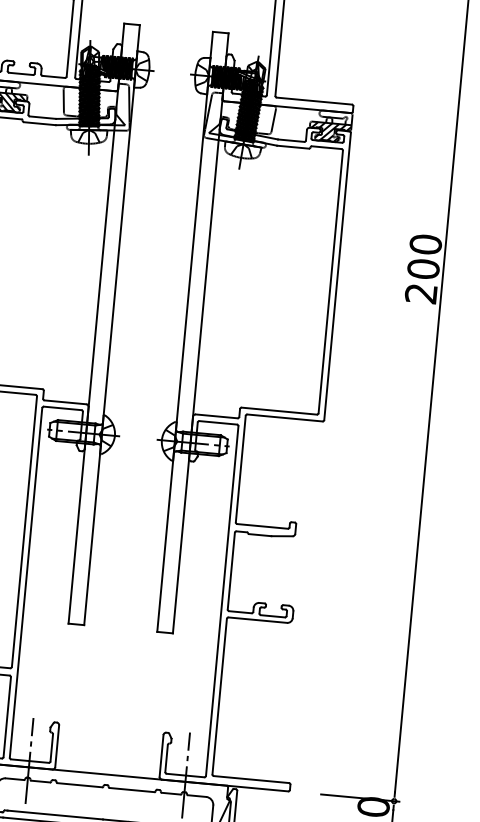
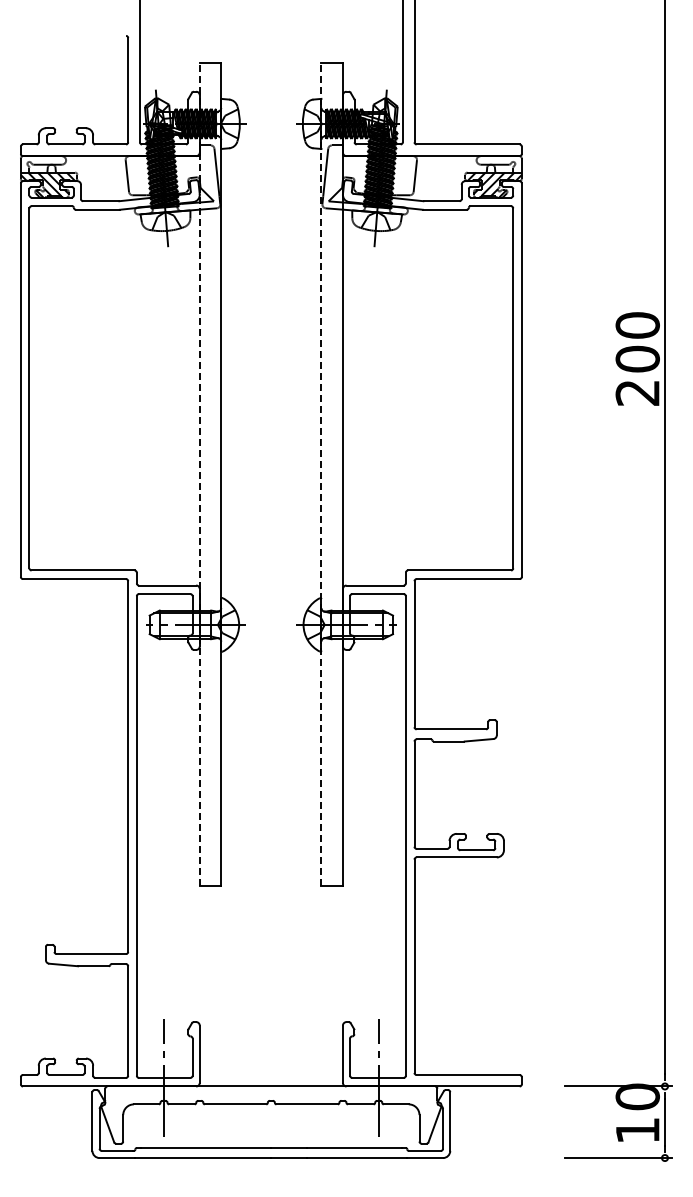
line: (96, 323) -> (199, 474), solid -> dashed
line: (185, 331) -> (321, 474), solid -> dashed

